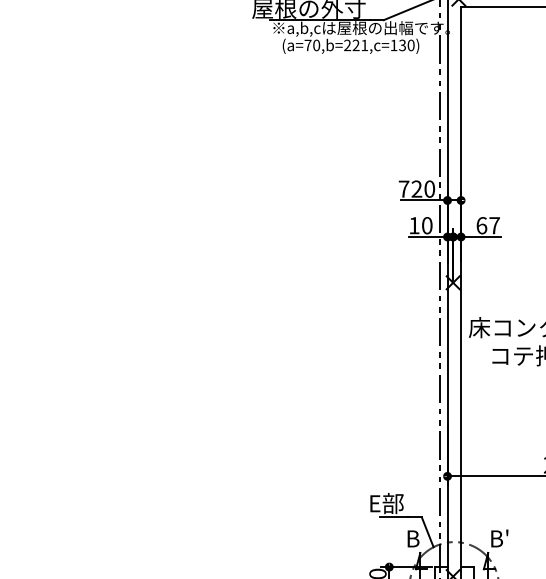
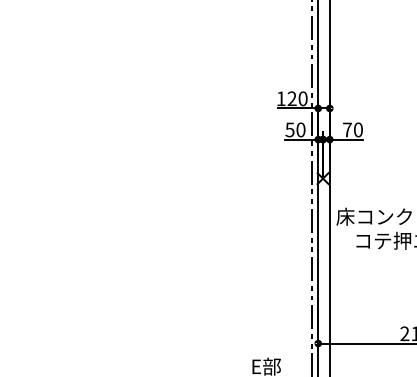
text: (403, 188) -> (280, 98), 720 -> 120
text: (414, 225) -> (290, 129), 10 -> 50
text: (487, 225) -> (352, 129), 67 -> 70

